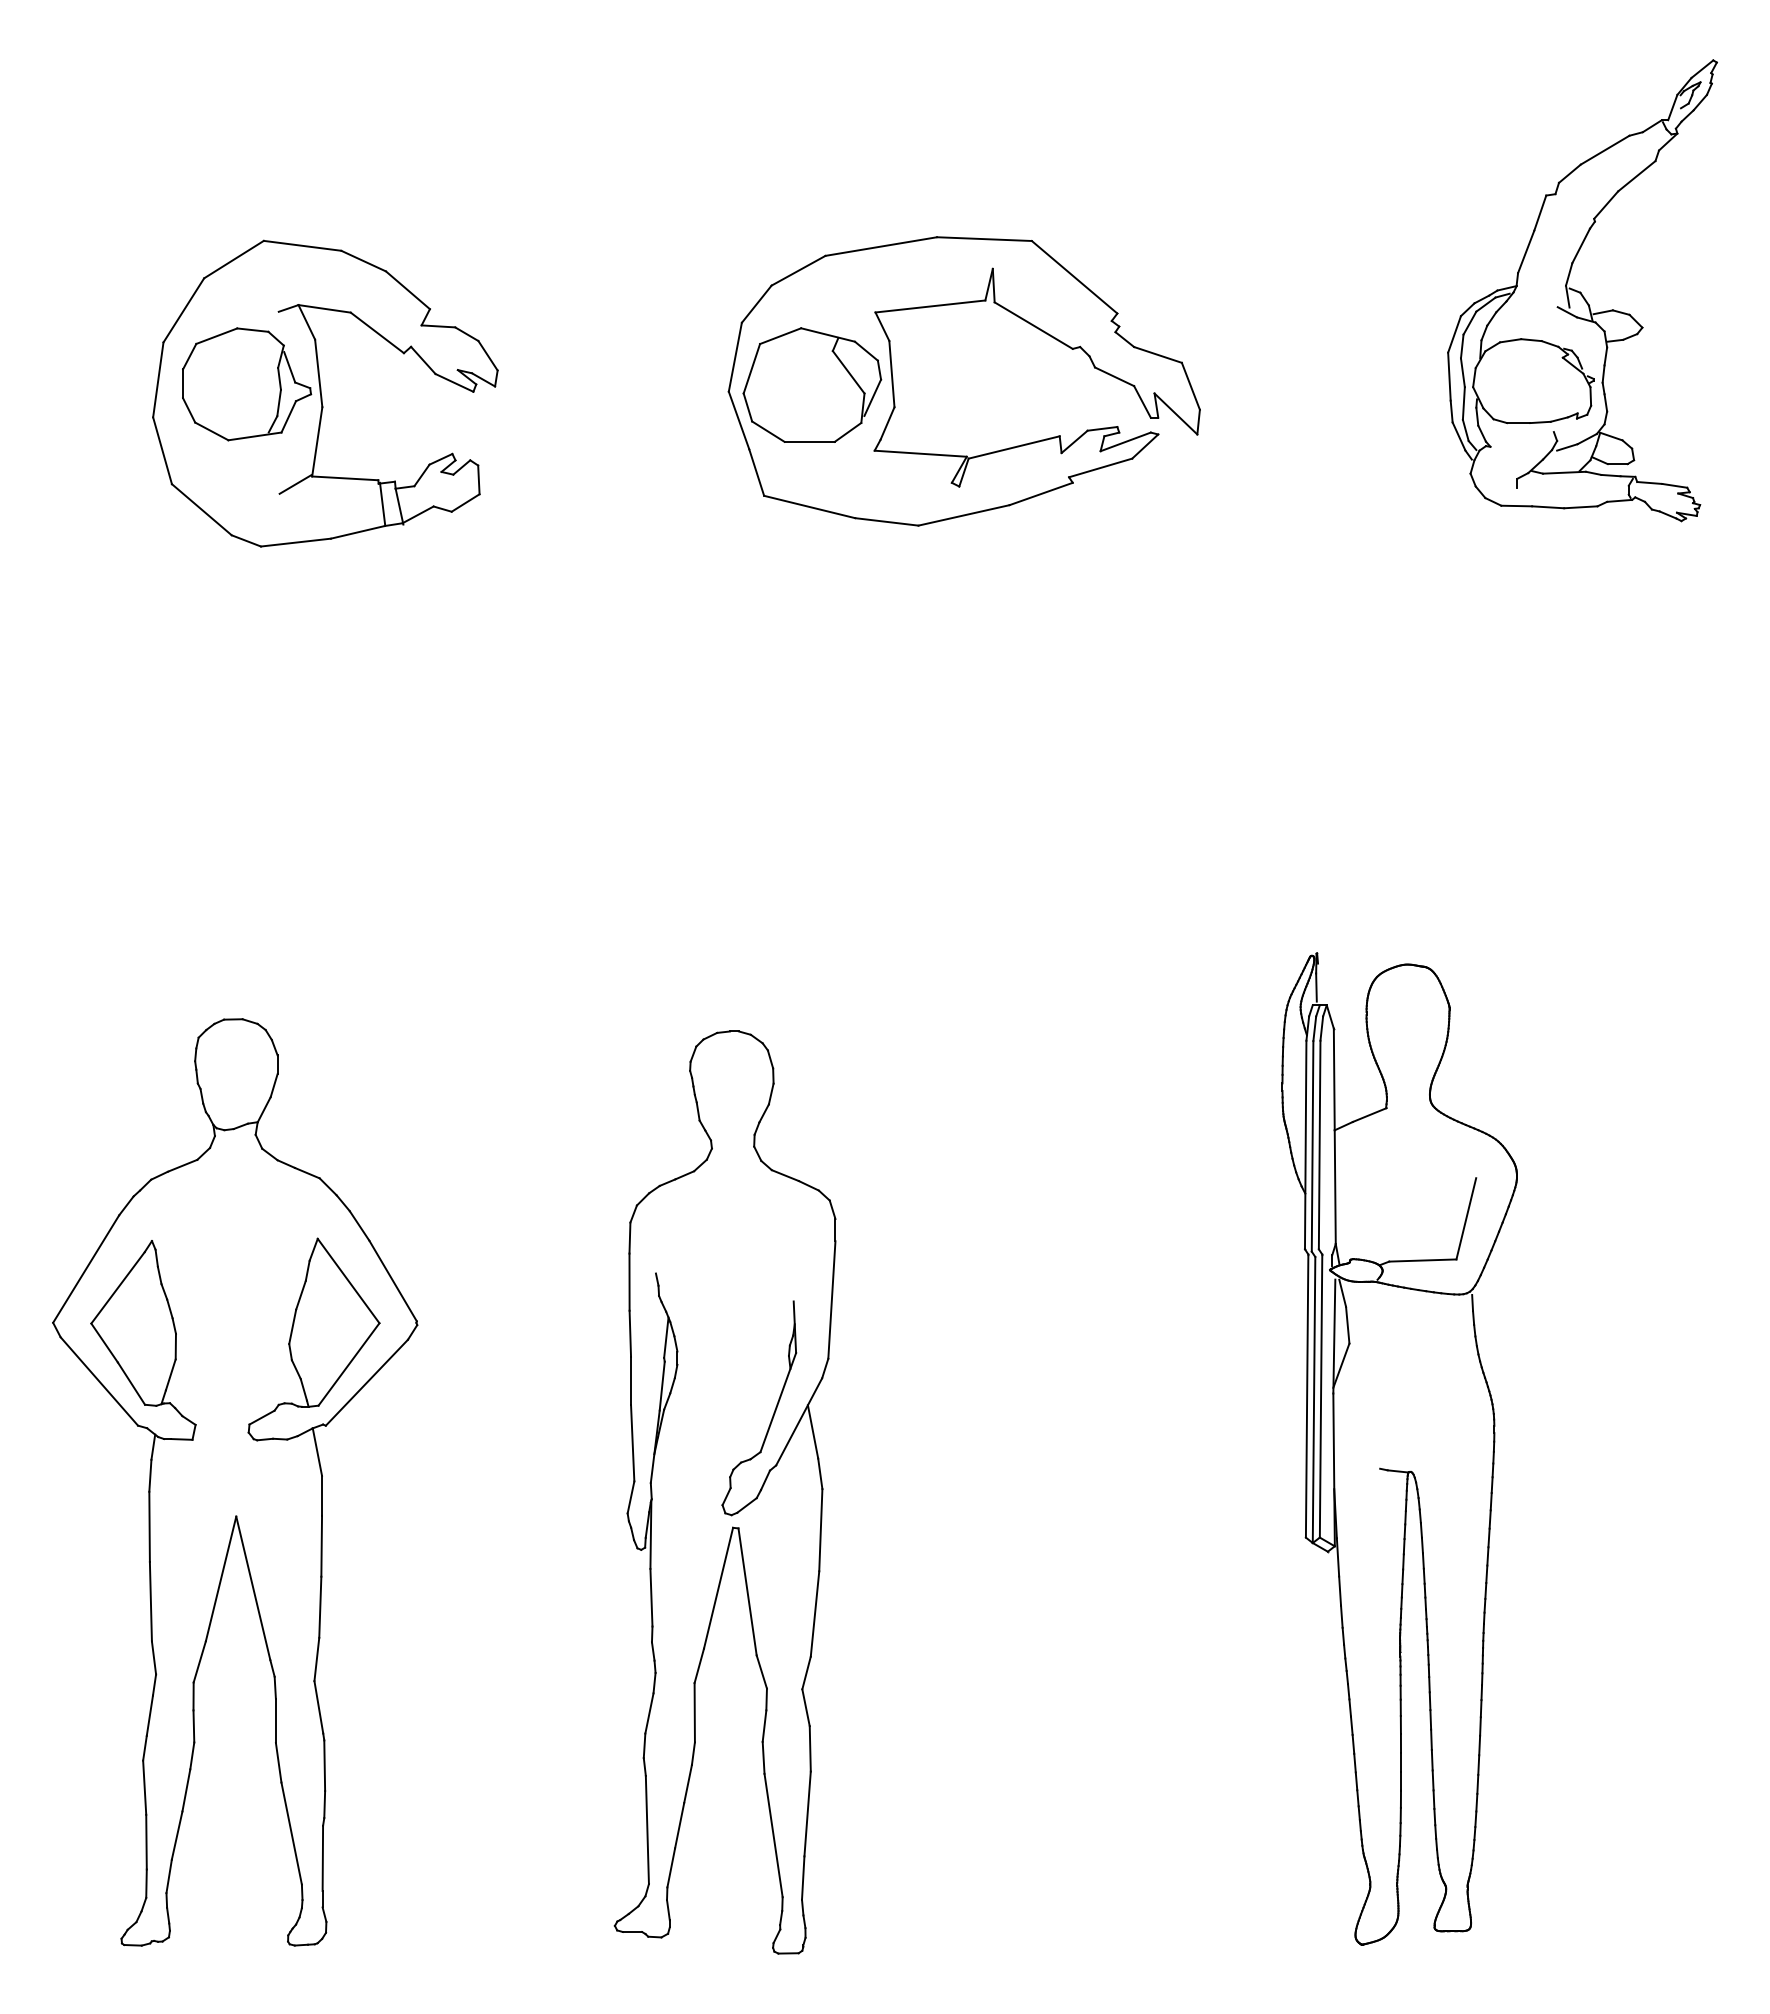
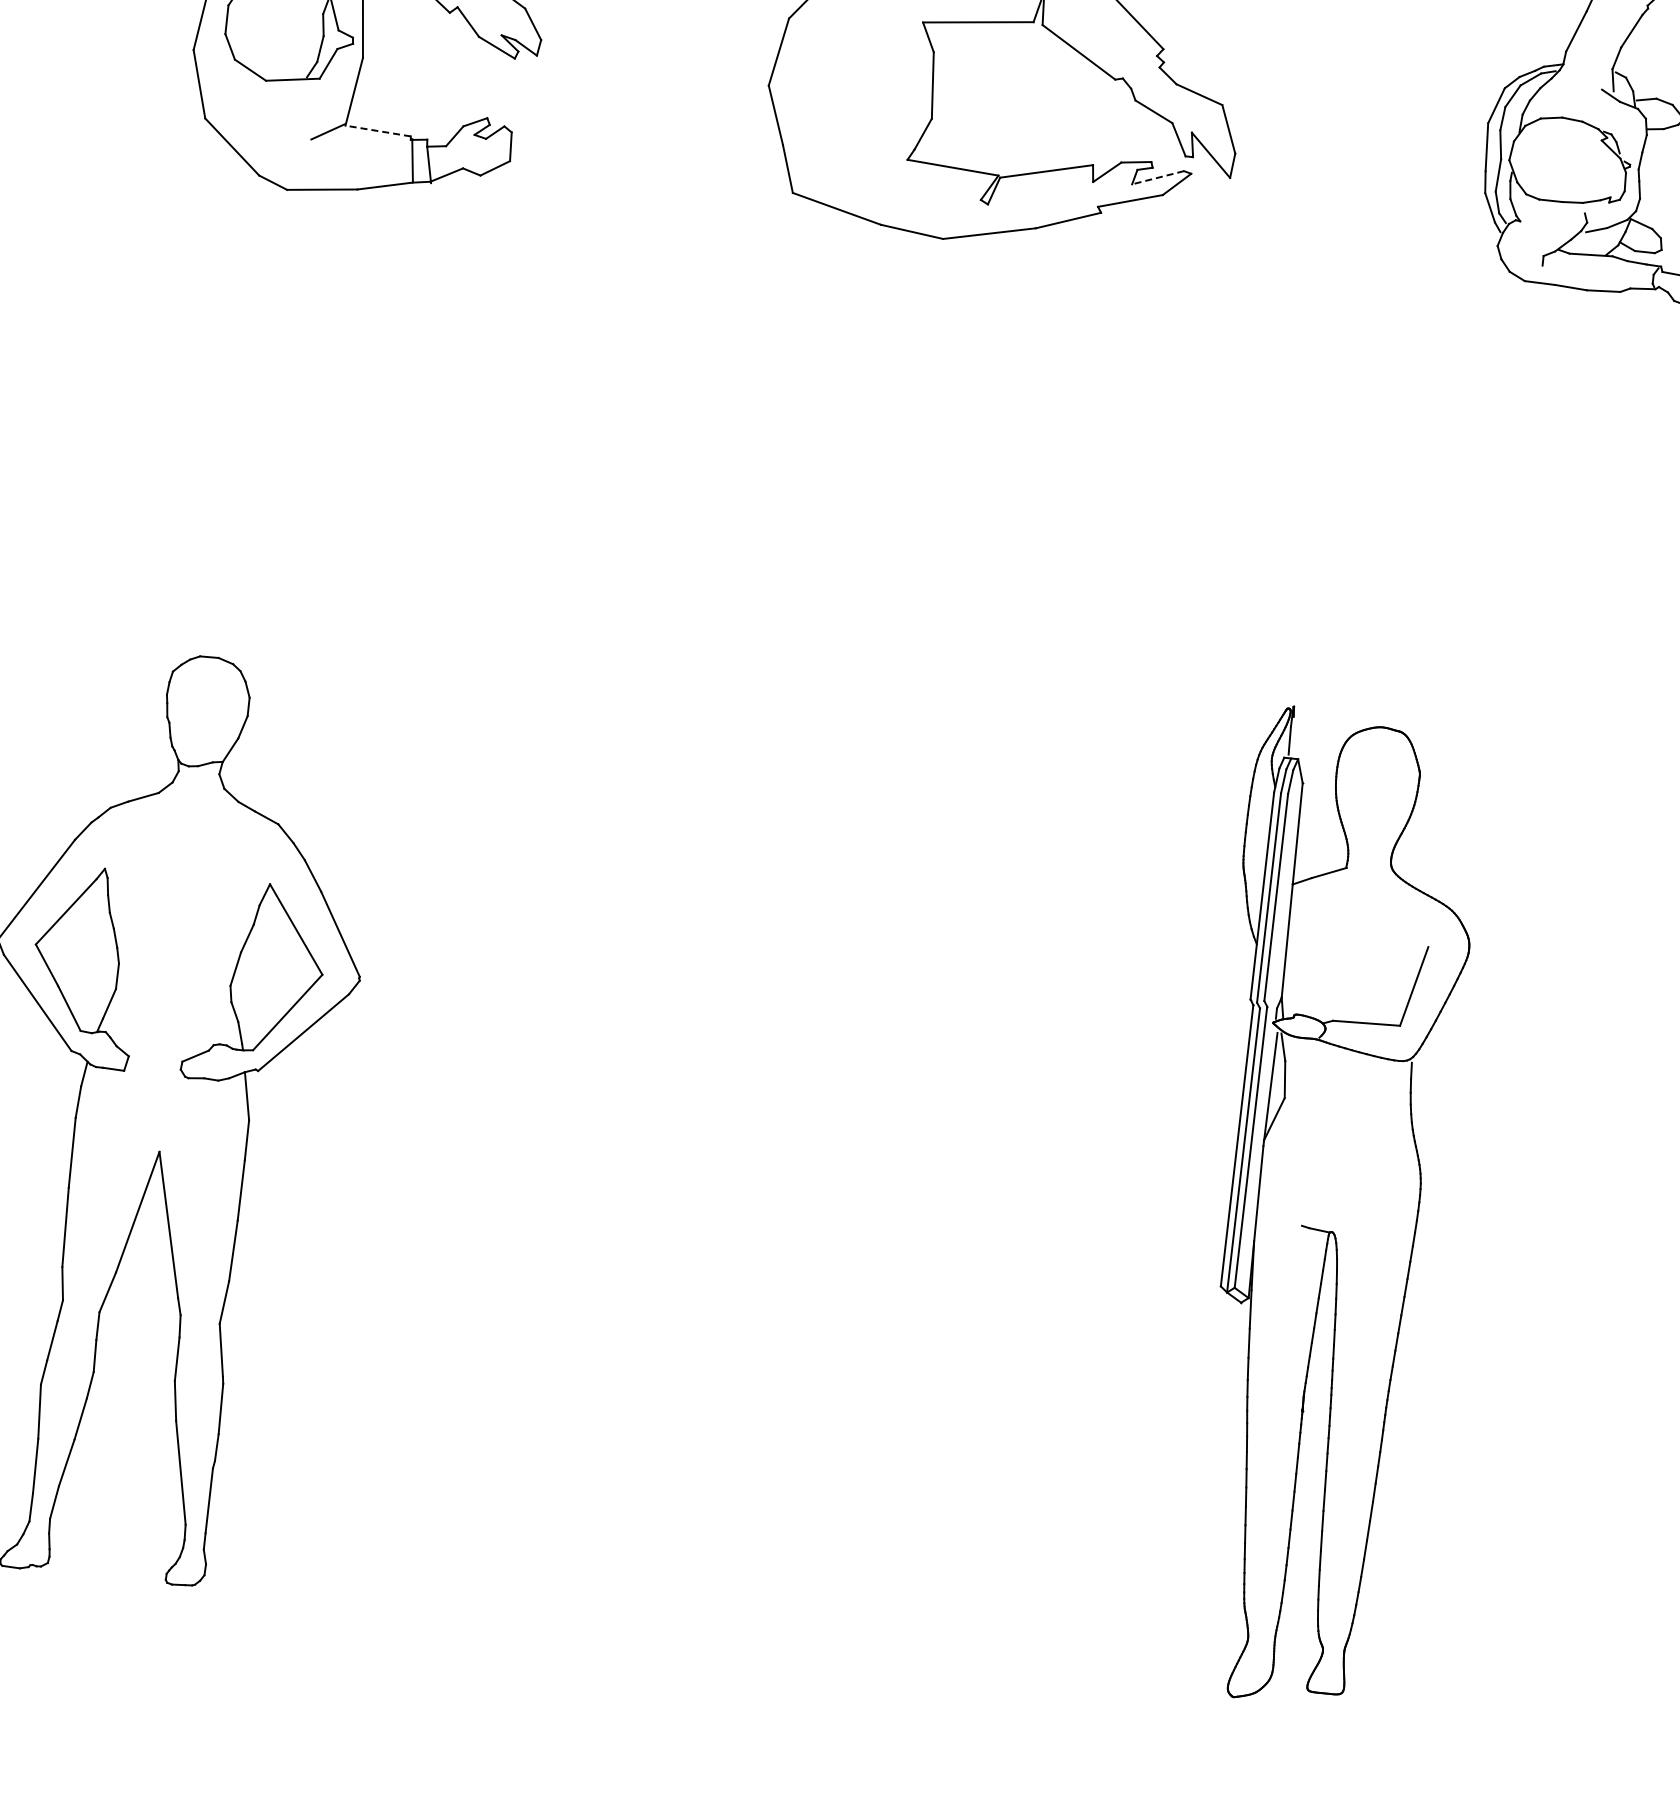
part: (812, 384) -> (852, 87), removed
line: (1125, 441) -> (1157, 177), solid -> dashed
line: (344, 478) -> (377, 131), solid -> dashed
part: (724, 1492) -> (647, 1179), removed

